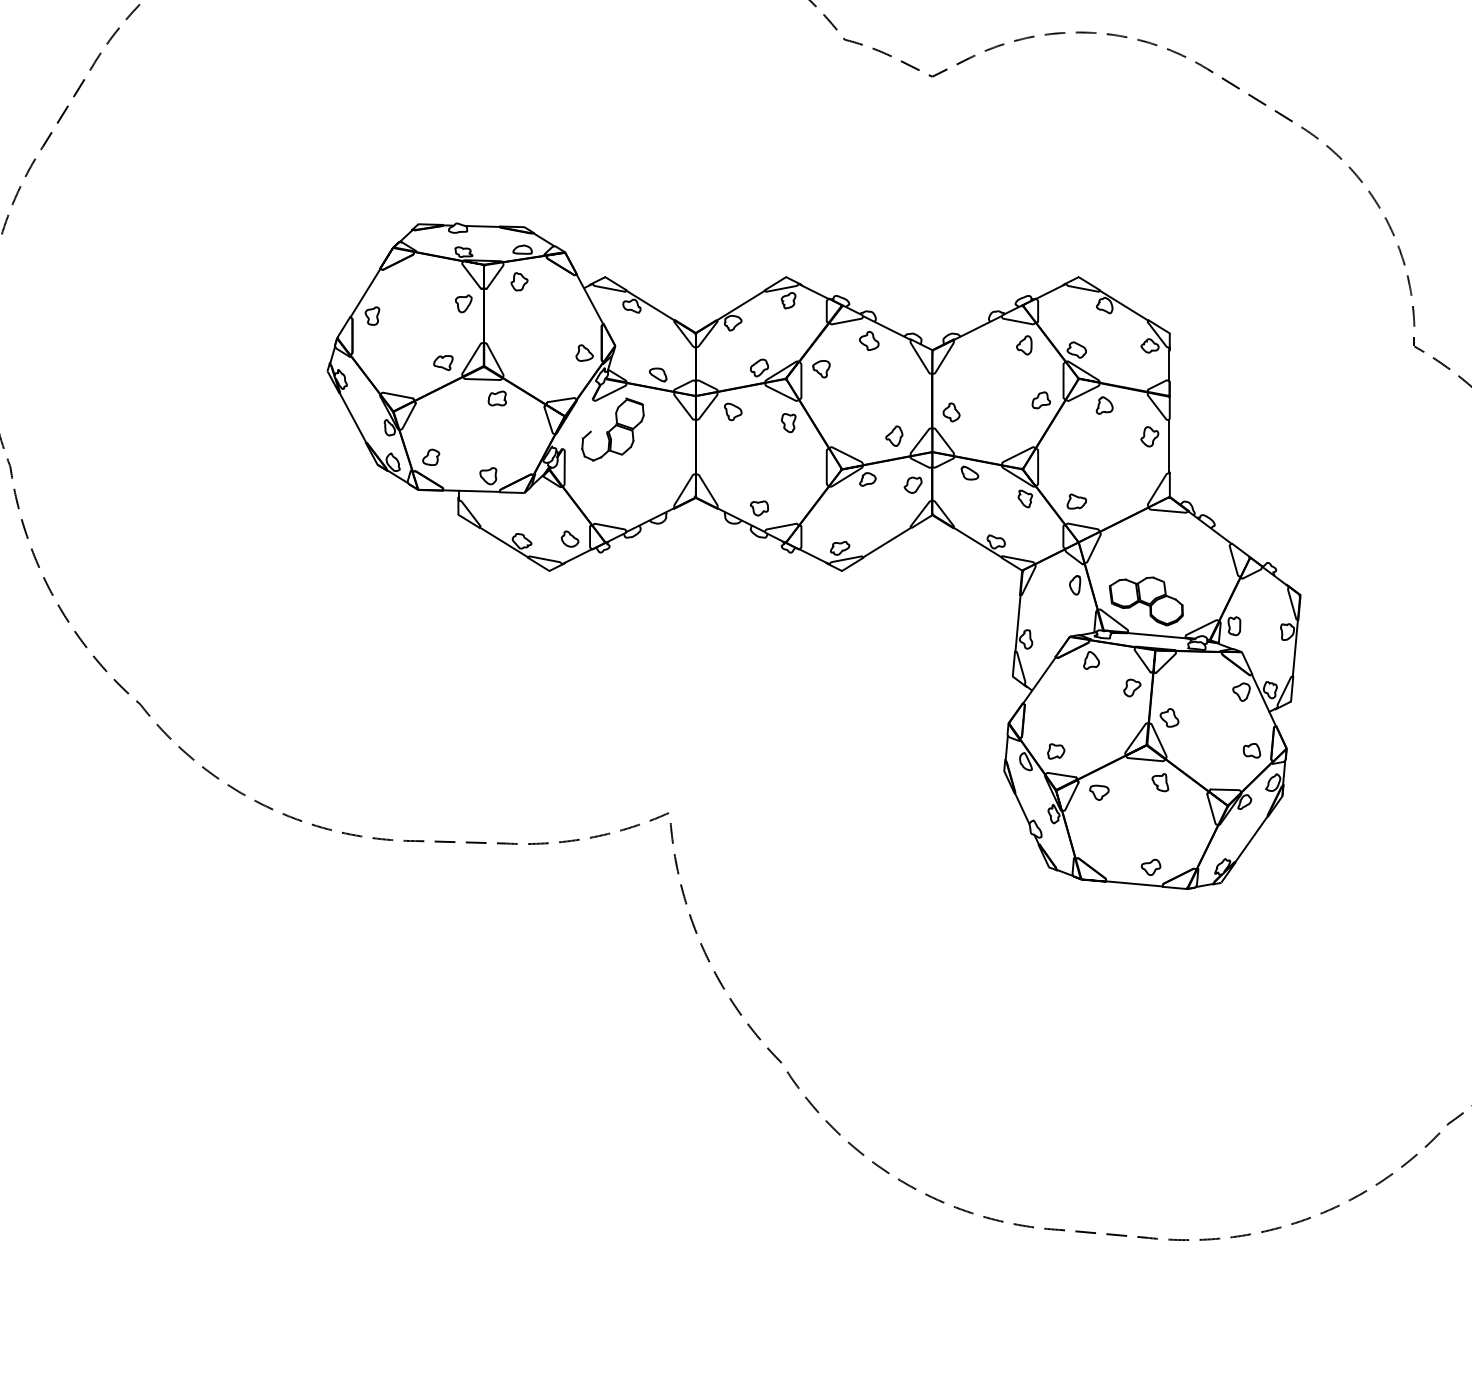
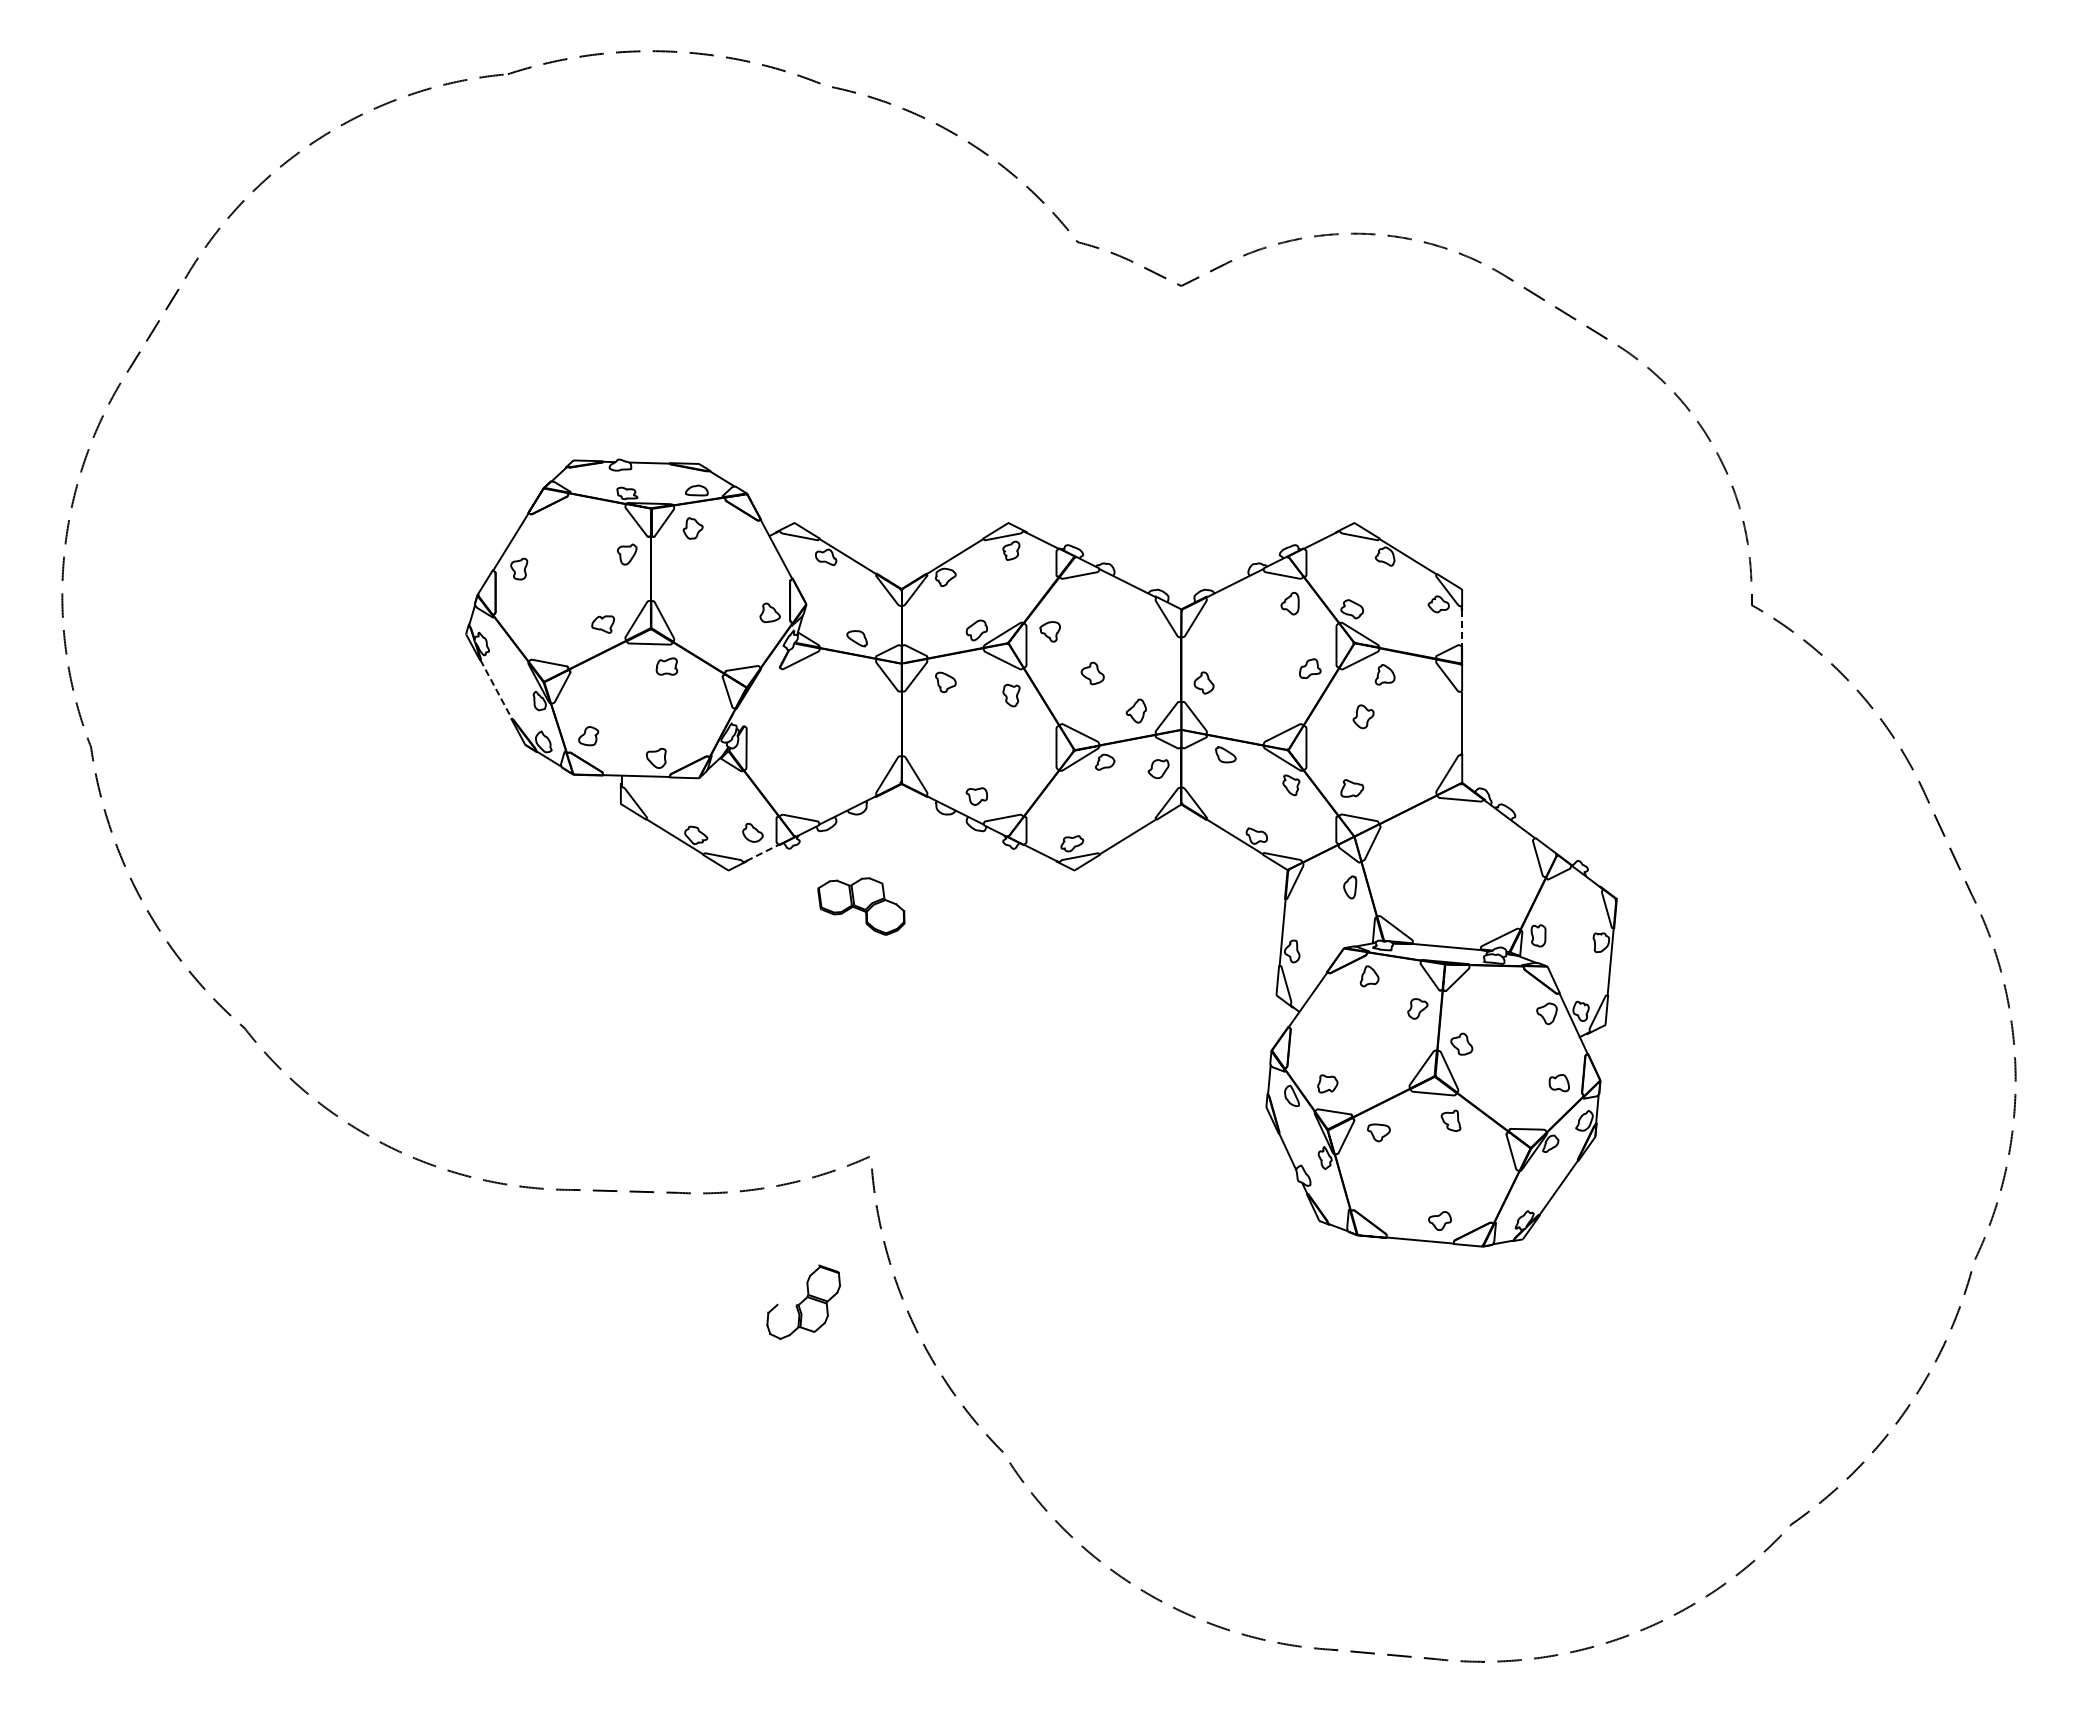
part: (869, 340) -> (1092, 673), moved
line: (1169, 366) -> (1461, 628), solid -> dashed
line: (353, 417) -> (496, 689), solid -> dashed
part: (612, 428) -> (803, 1301), moved
part: (1149, 436) -> (1363, 716), moved
line: (579, 555) -> (763, 852), solid -> dashed
part: (1146, 601) -> (861, 906), moved

